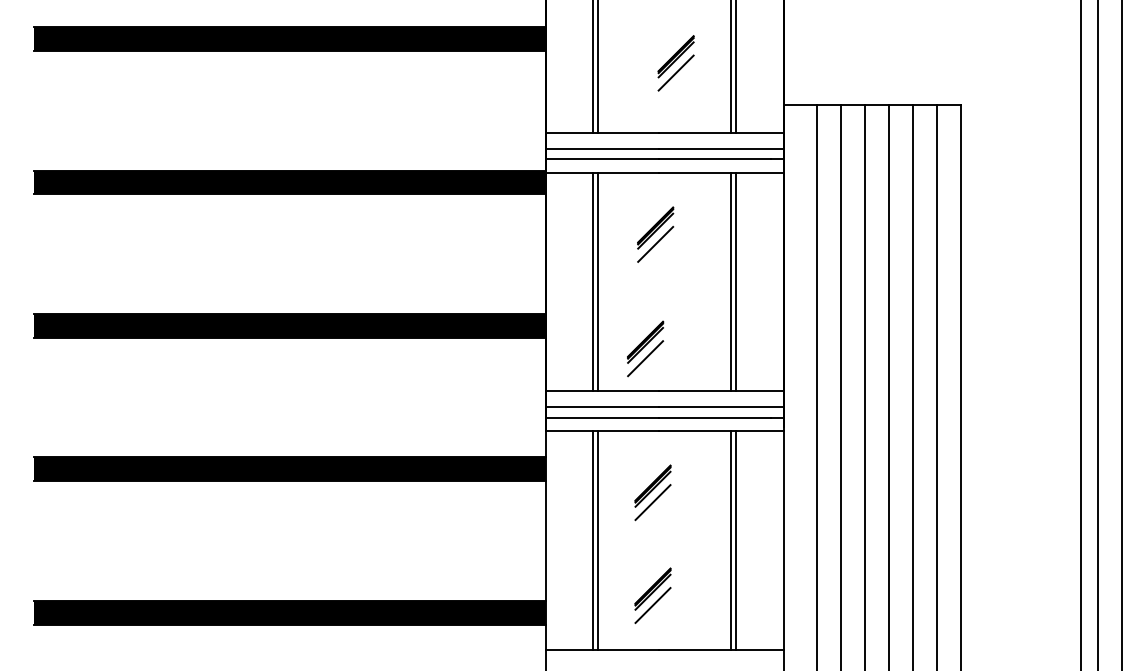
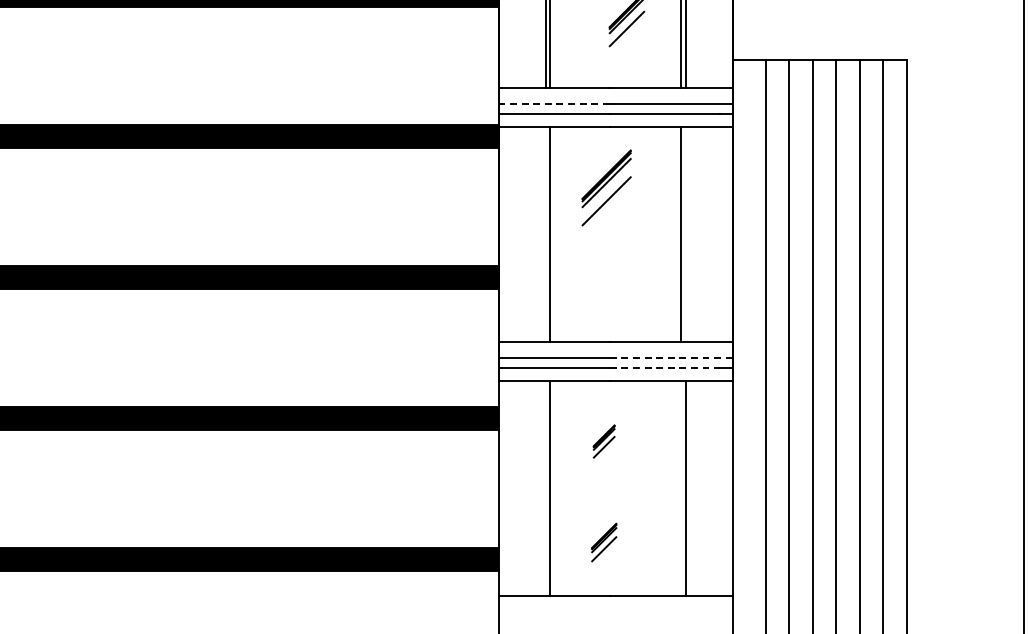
line: (602, 148) -> (554, 103), solid -> dashed
part: (655, 234) -> (606, 187), size x1.4
line: (593, 281) -> (545, 233), removed
line: (735, 281) -> (685, 233), removed
part: (645, 348) -> (596, 299), removed
line: (721, 407) -> (671, 357), solid -> dashed
line: (715, 417) -> (665, 367), solid -> dashed
part: (652, 492) -> (603, 441), size x0.6
line: (593, 540) -> (545, 488), removed
line: (731, 540) -> (681, 488), removed
part: (652, 595) -> (603, 542), size x0.7

